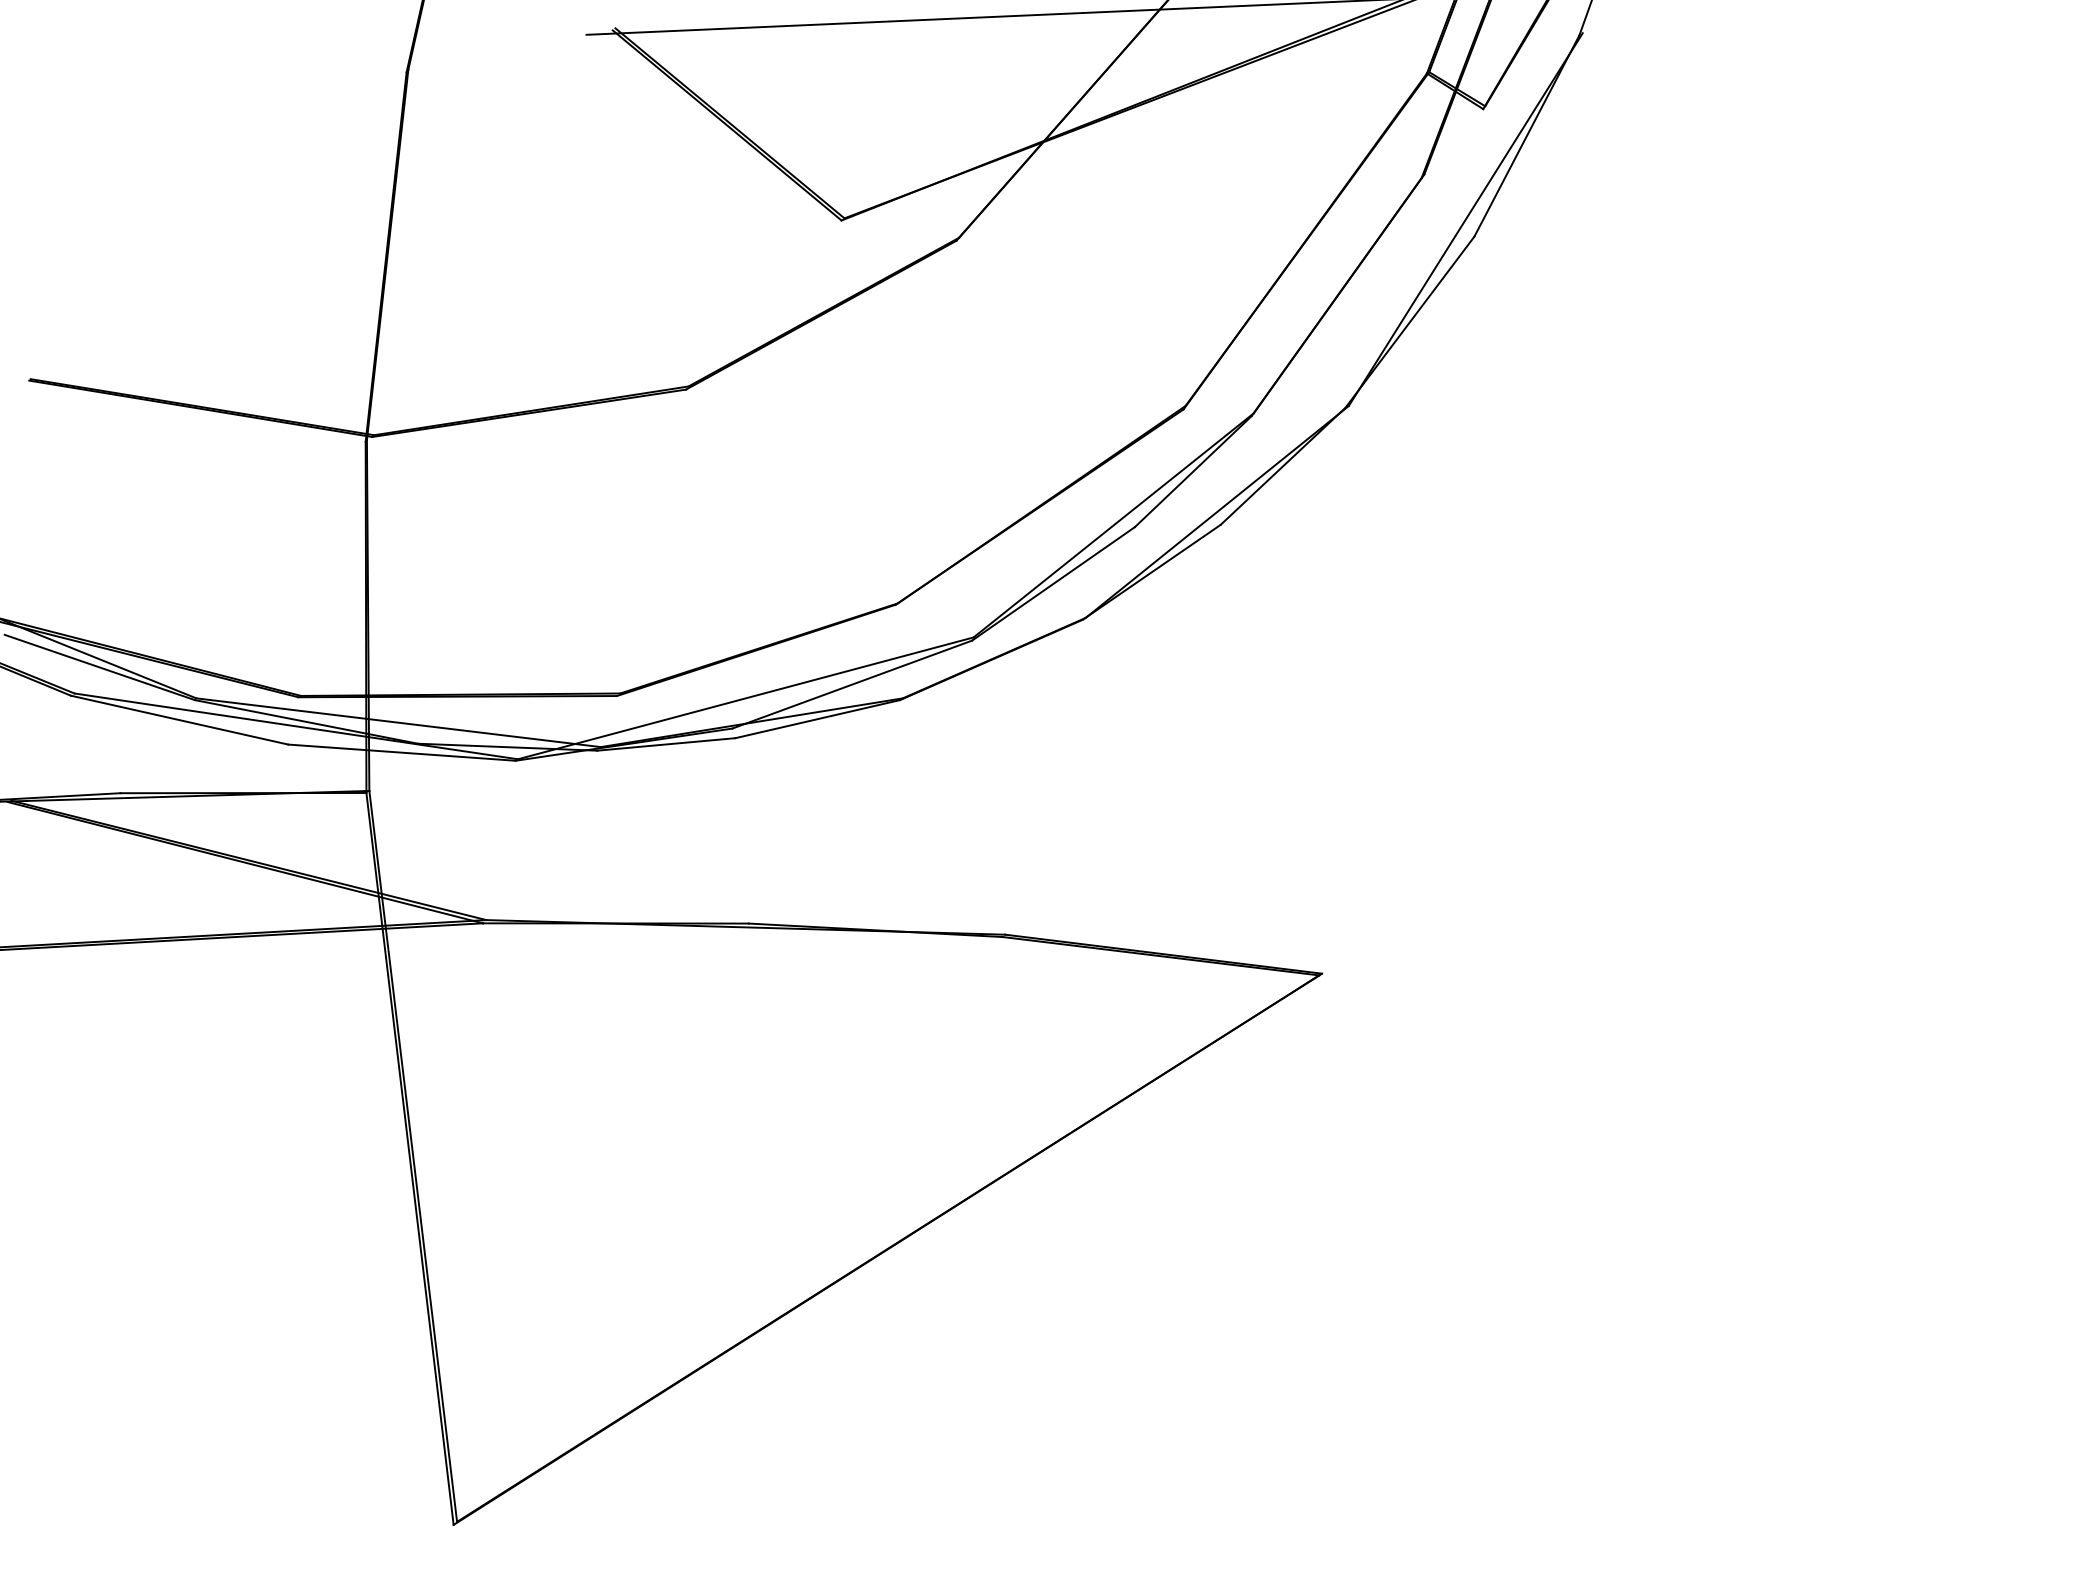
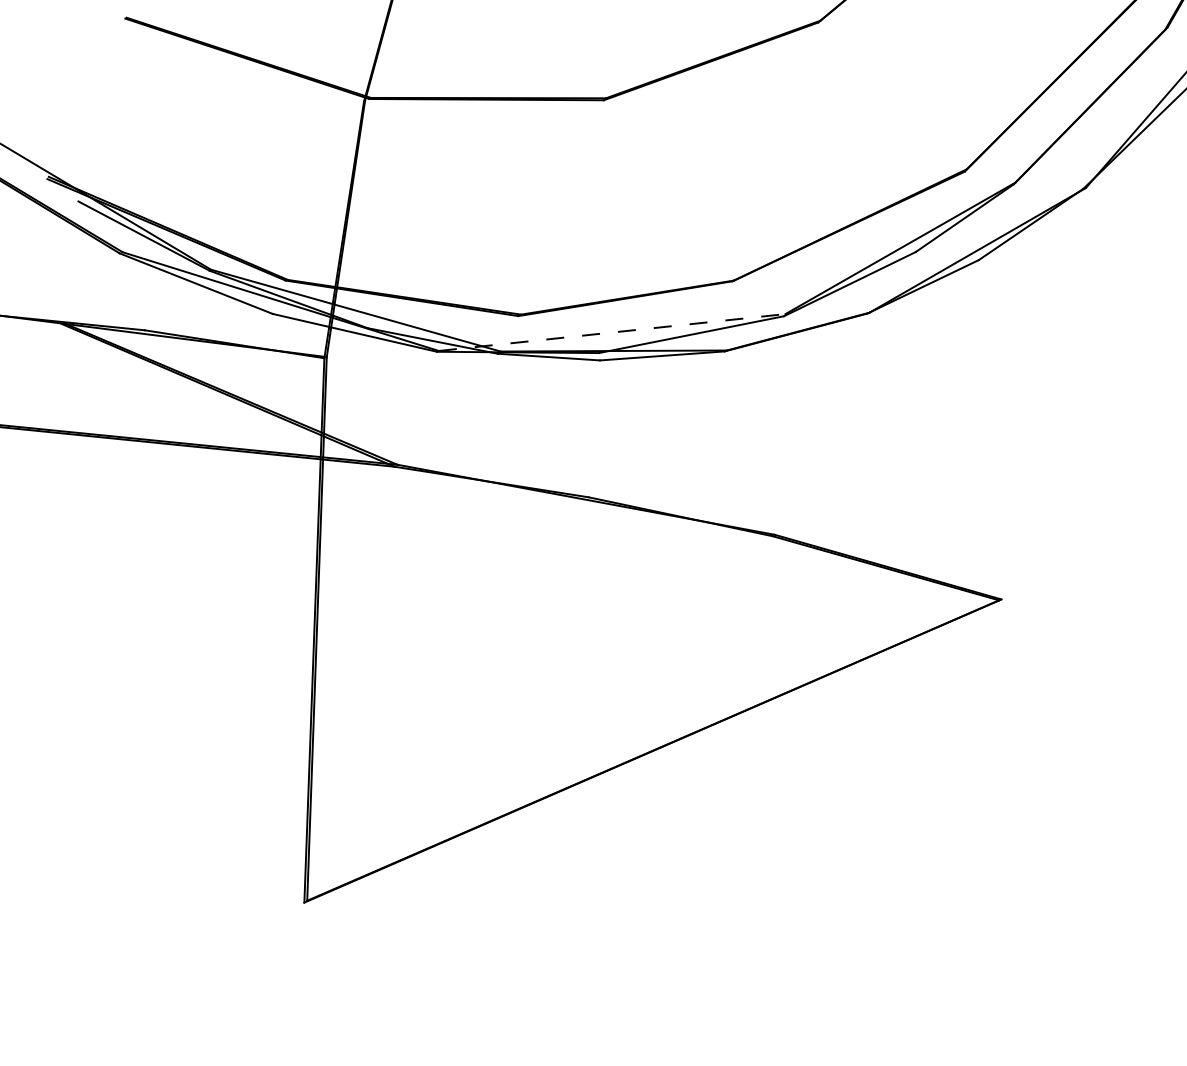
line: (745, 698) -> (611, 332), solid -> dashed

